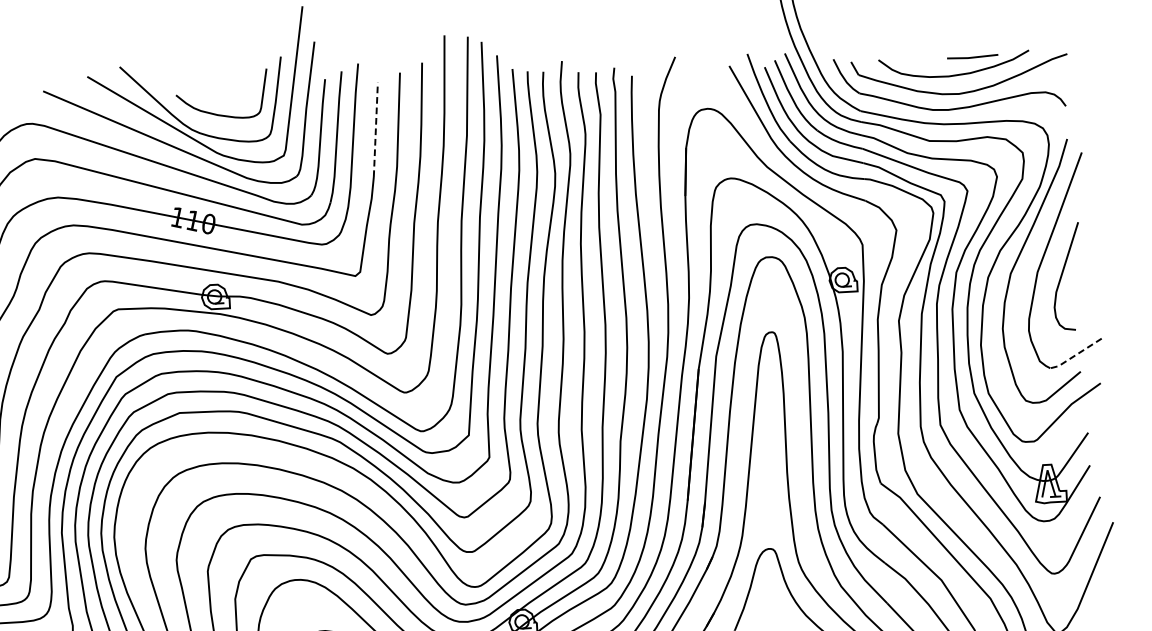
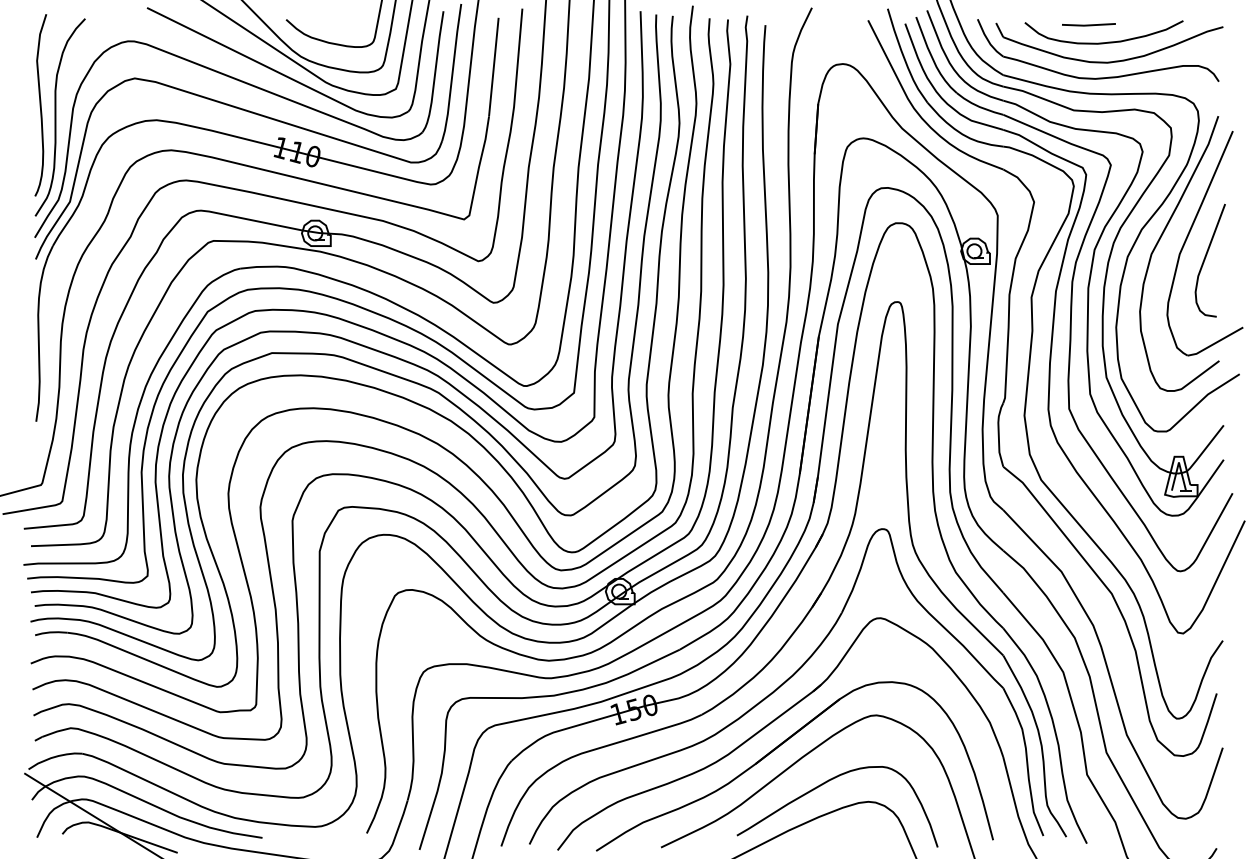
line: (972, 56) -> (1088, 24), moved
line: (375, 130) -> (493, 67), dashed -> solid
line: (1076, 355) -> (1215, 343), dashed -> solid

